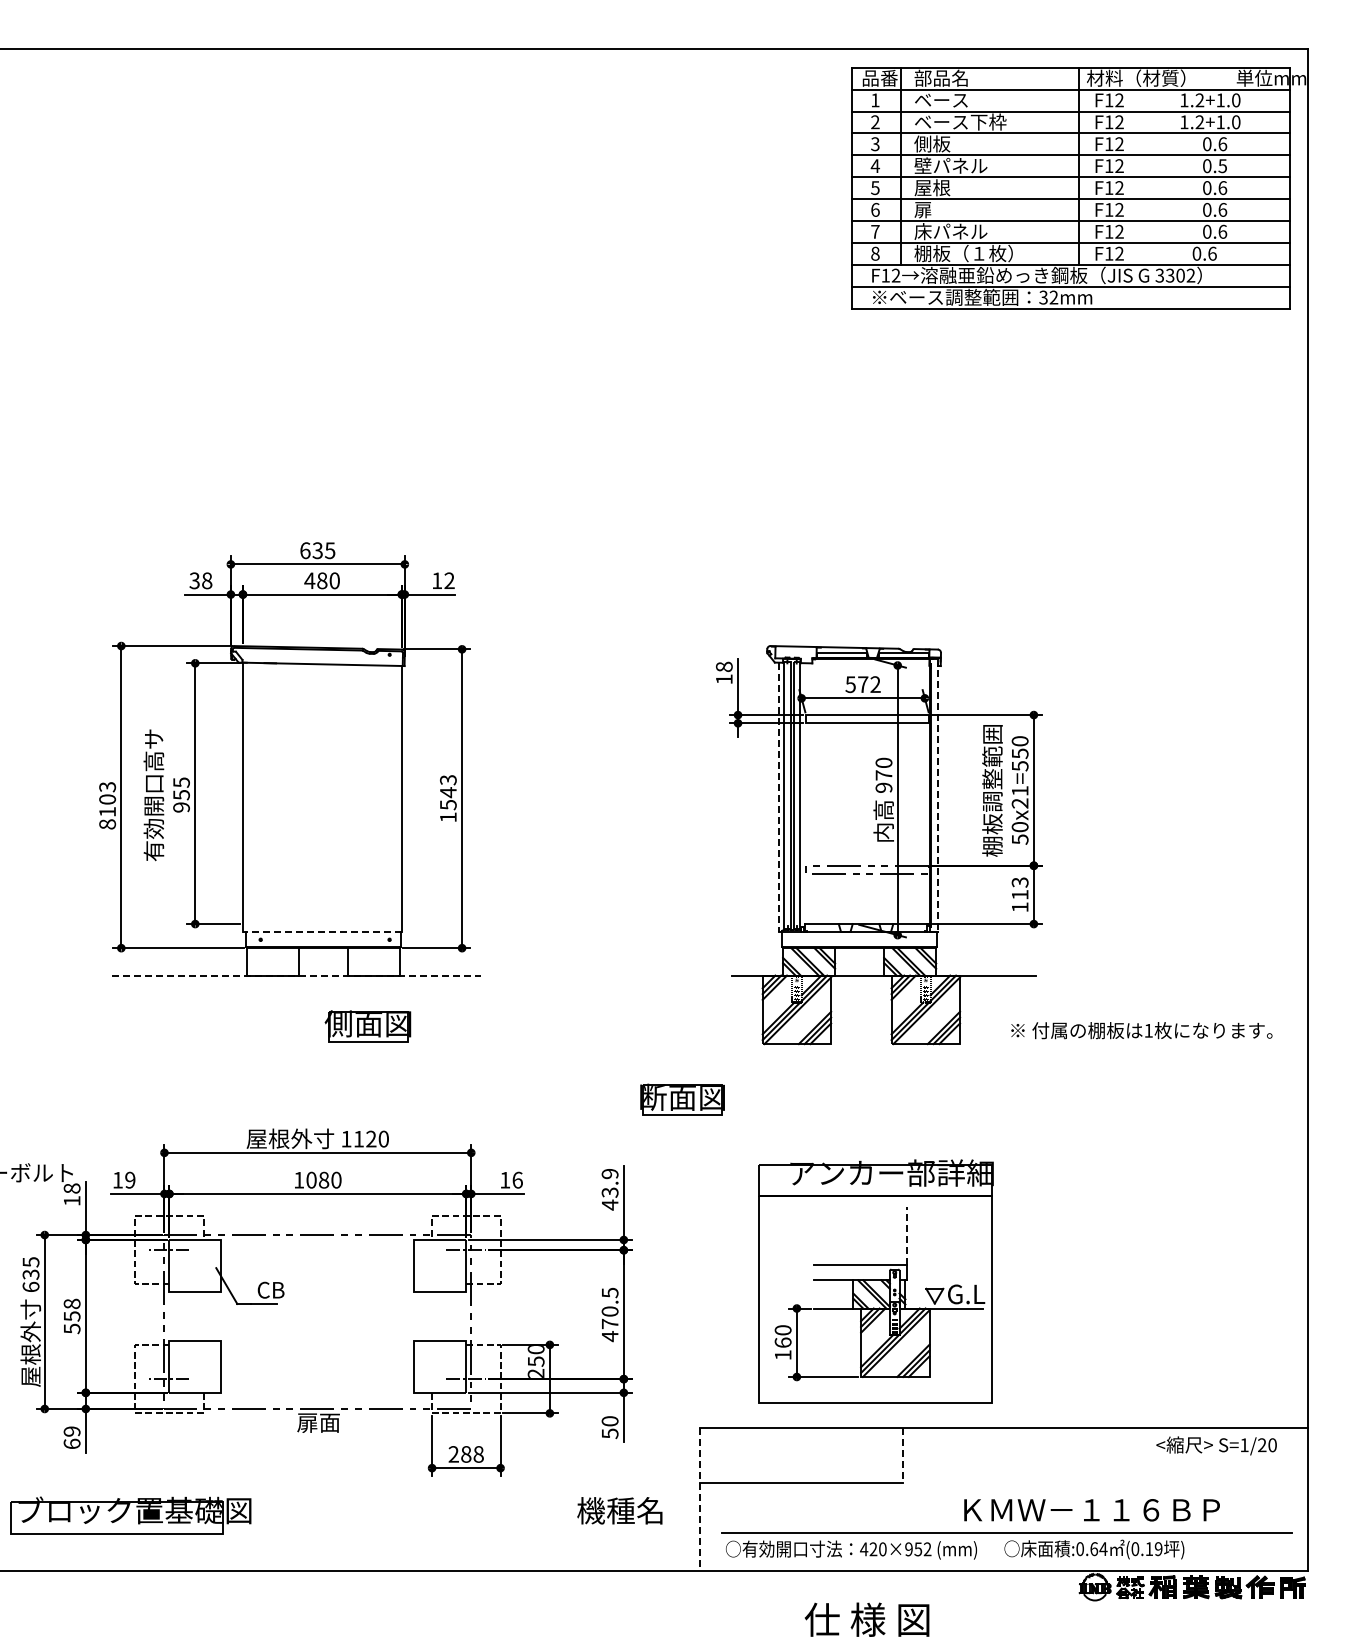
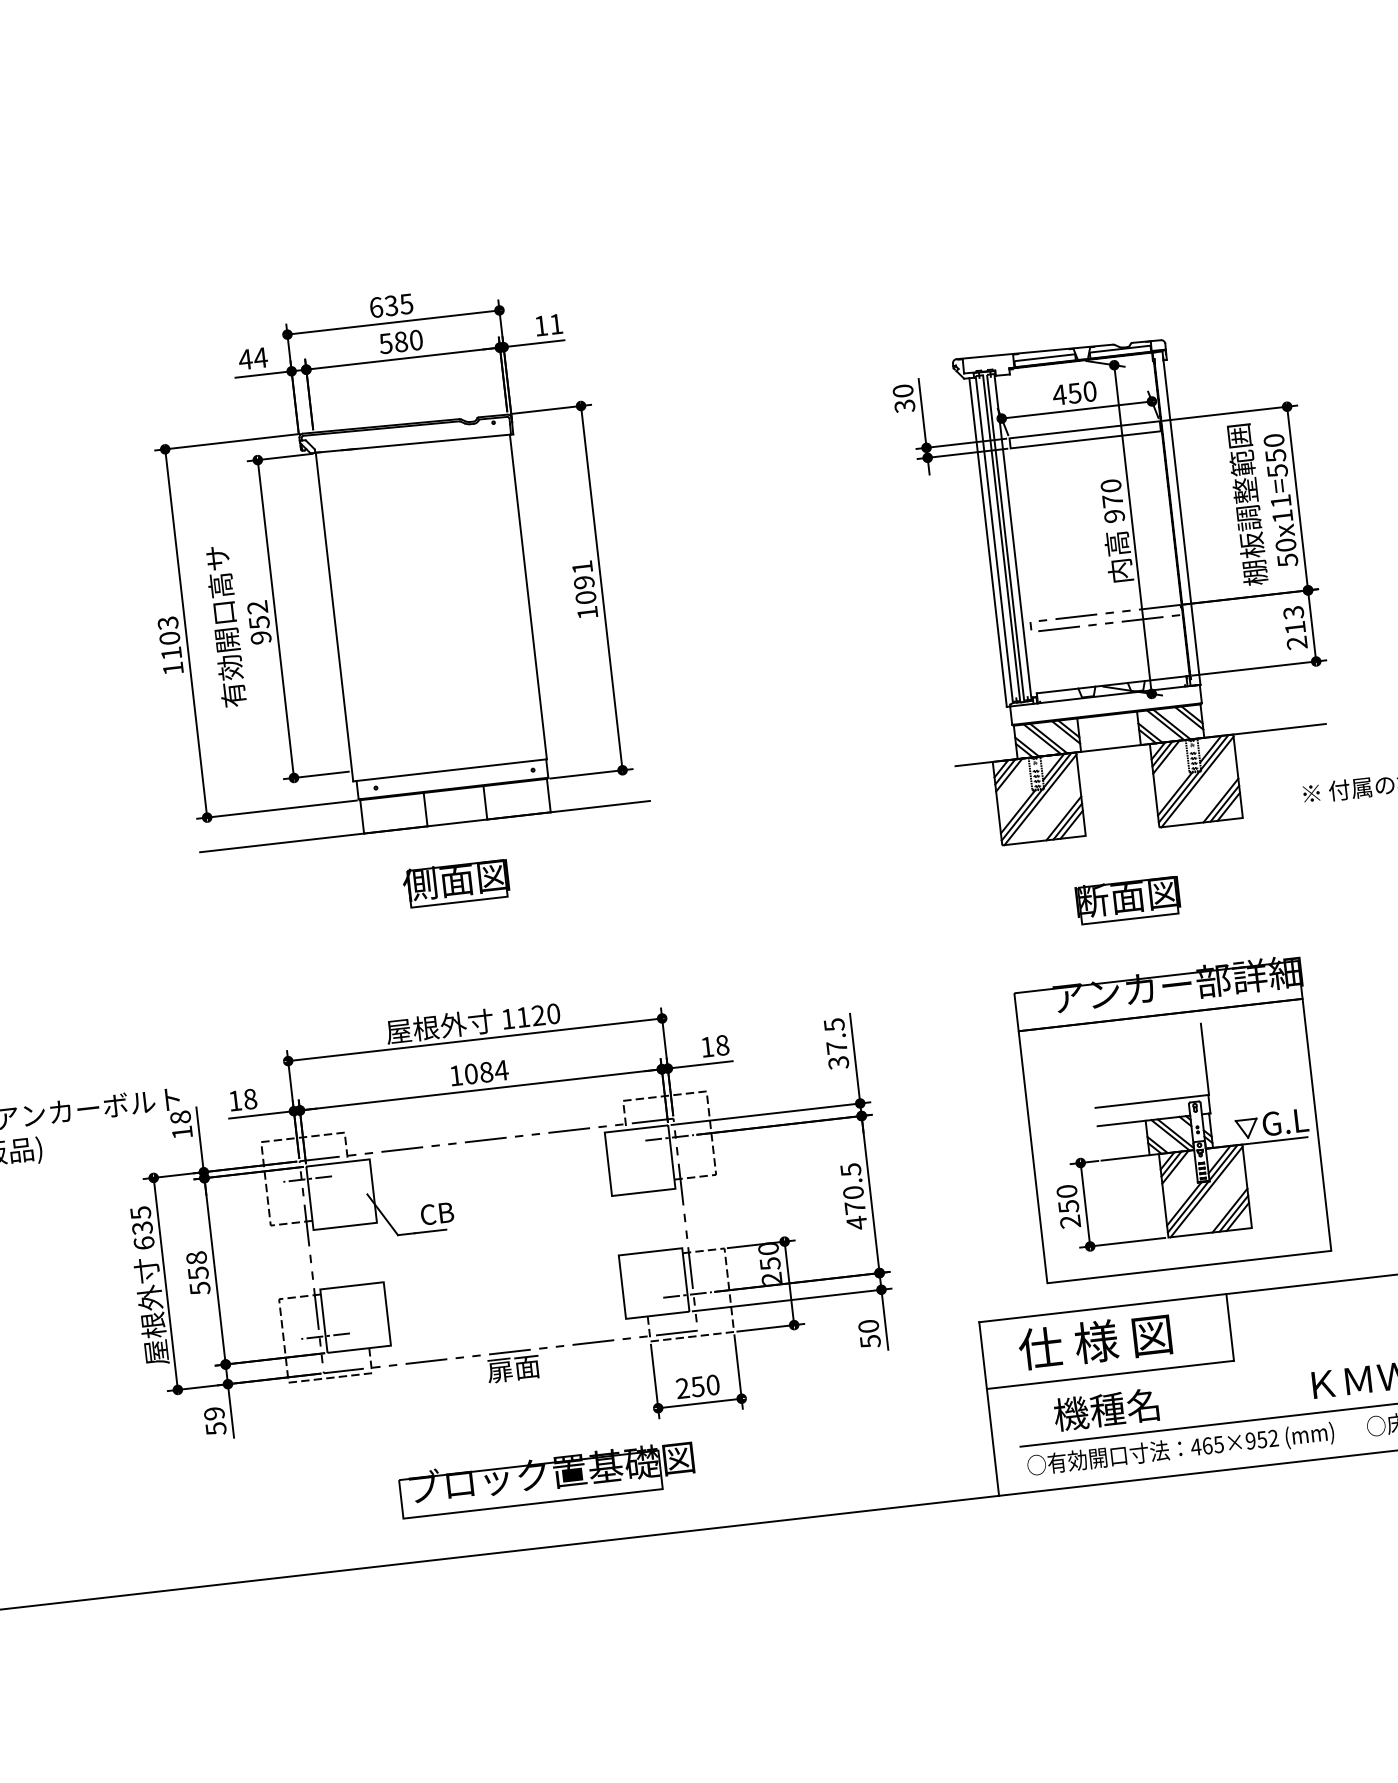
text: (200, 580) -> (252, 358), 38 -> 44
text: (309, 580) -> (385, 343), 480 -> 580
text: (449, 580) -> (556, 323), 12 -> 11
text: (723, 672) -> (902, 397), 18 -> 30
text: (862, 684) -> (1074, 393), 572 -> 450
text: (181, 782) -> (257, 607), 955 -> 952
text: (447, 792) -> (583, 582), 1543 -> 1091
line: (938, 795) -> (1182, 518), dashed -> solid
line: (779, 797) -> (988, 542), dashed -> solid
text: (1019, 803) -> (1281, 516), 50x21=550 -> 50x11=550
text: (107, 824) -> (173, 668), 8103 -> 1103
text: (1019, 907) -> (1296, 643), 113 -> 213
line: (321, 932) -> (449, 770), dashed -> solid
line: (296, 975) -> (424, 826), dashed -> solid
part: (367, 1026) -> (455, 883), moved
part: (682, 1099) -> (1127, 899), moved
text: (130, 1179) -> (250, 1098), 19 -> 18
text: (335, 1179) -> (500, 1069), 1080 -> 1084
text: (517, 1179) -> (722, 1044), 16 -> 18
text: (609, 1189) -> (835, 1043), 43.9 -> 37.5
line: (907, 1235) -> (1205, 1058), dashed -> solid
text: (782, 1348) -> (1068, 1213), 160 -> 250
text: (71, 1443) -> (215, 1428), 69 -> 59
text: (472, 1454) -> (705, 1385), 288 -> 250
line: (902, 1455) -> (1229, 1327), dashed -> solid
line: (700, 1499) -> (989, 1409), dashed -> solid
text: (619, 1510) -> (1105, 1409), moved
part: (130, 1515) -> (547, 1479), moved
text: (877, 1549) -> (1212, 1445), 420×952 -> 465×952
text: (866, 1619) -> (1094, 1341), moved

